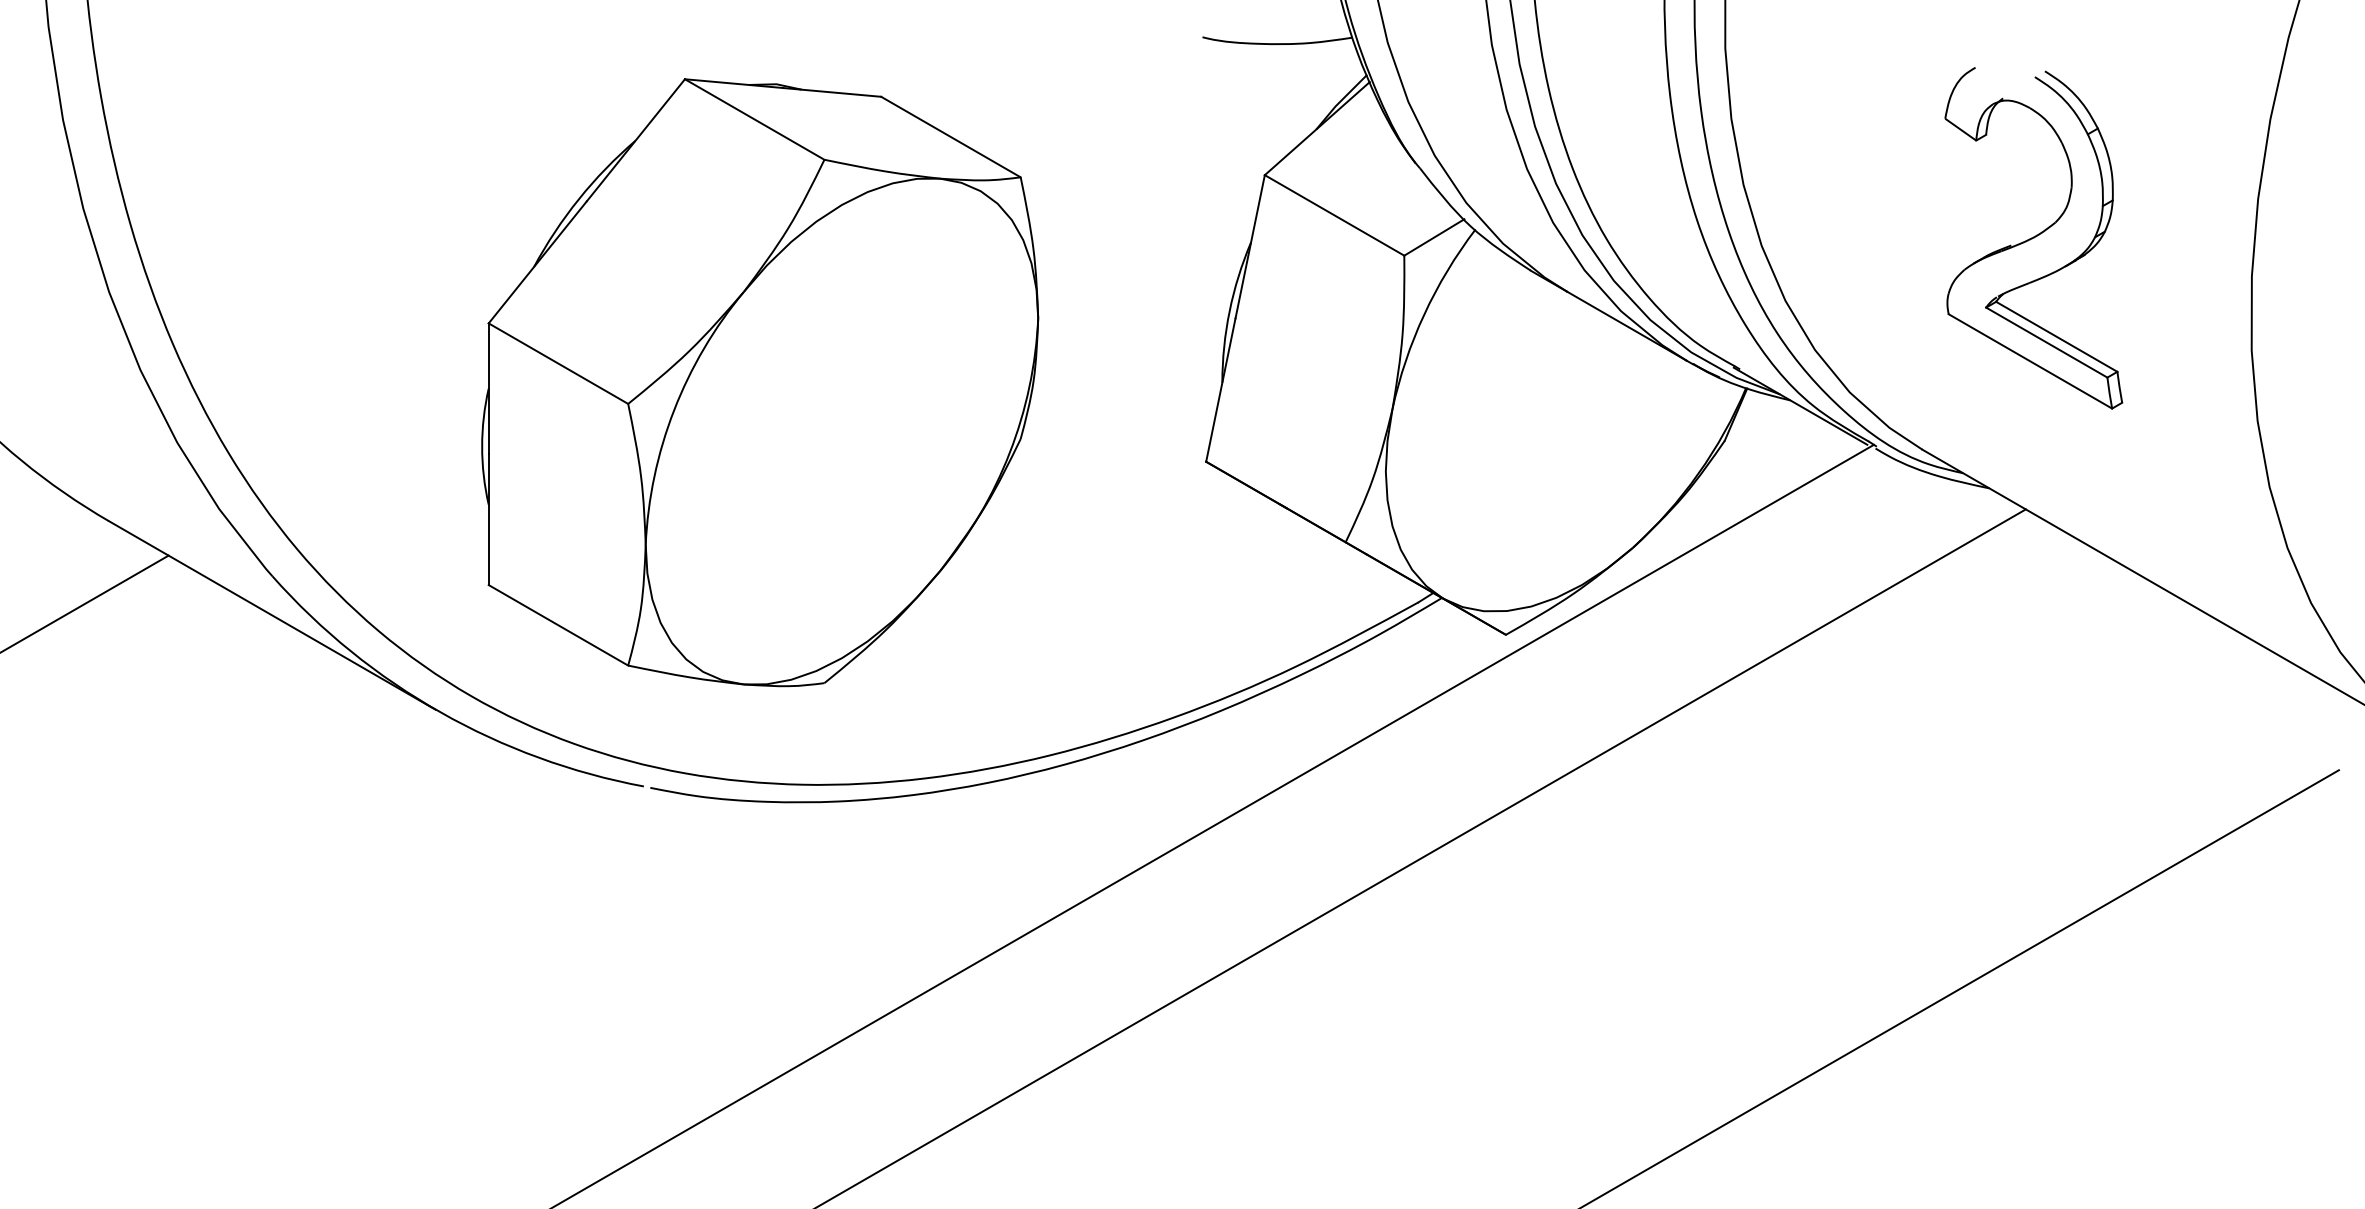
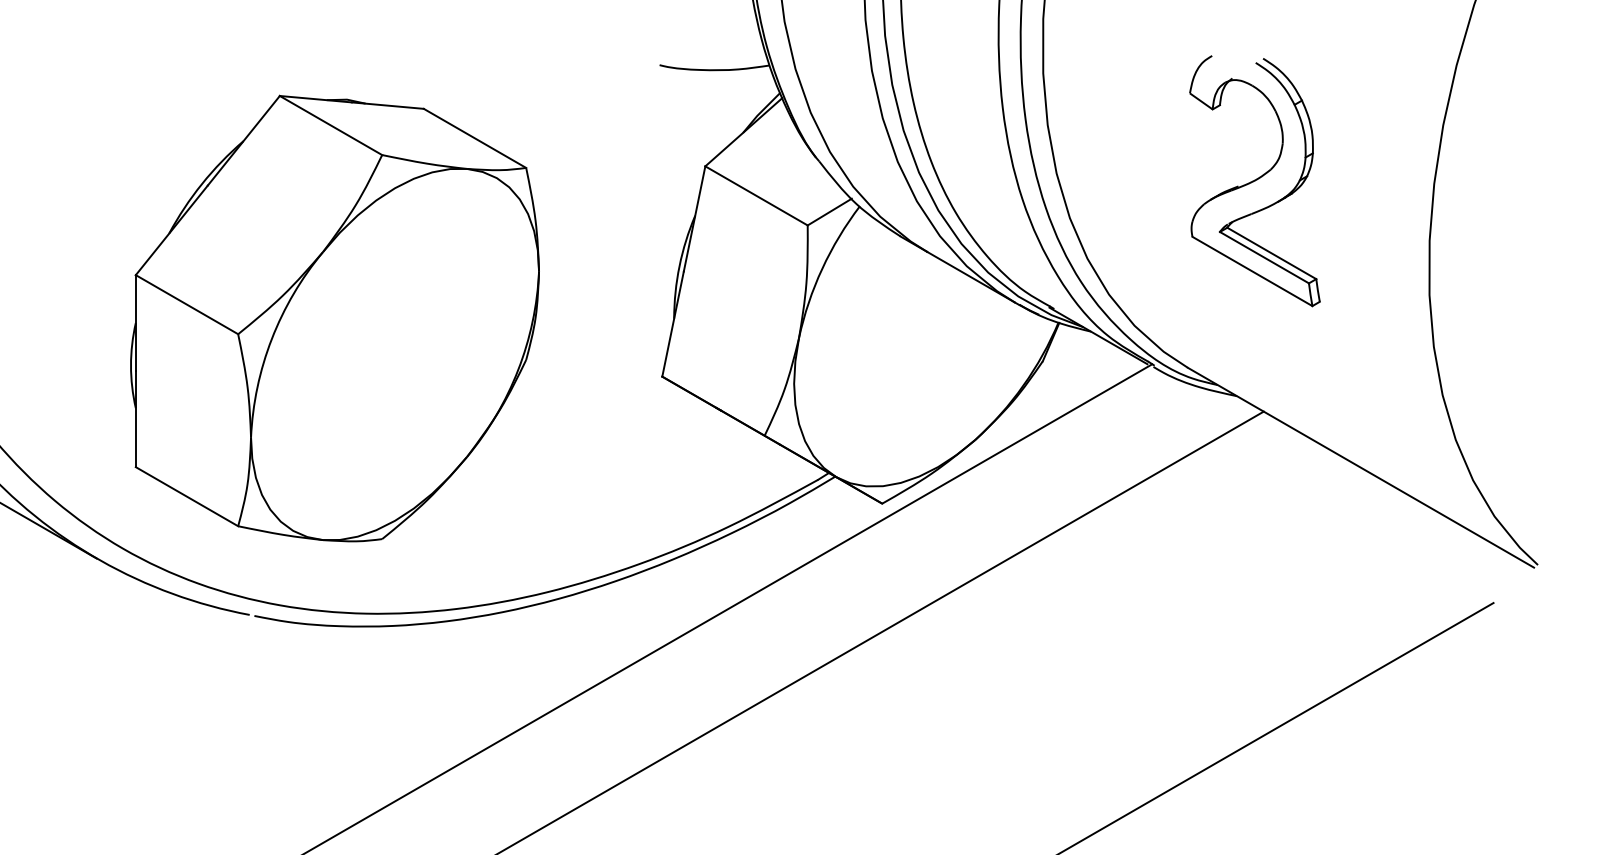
part: (2033, 238) -> (1254, 181), moved

